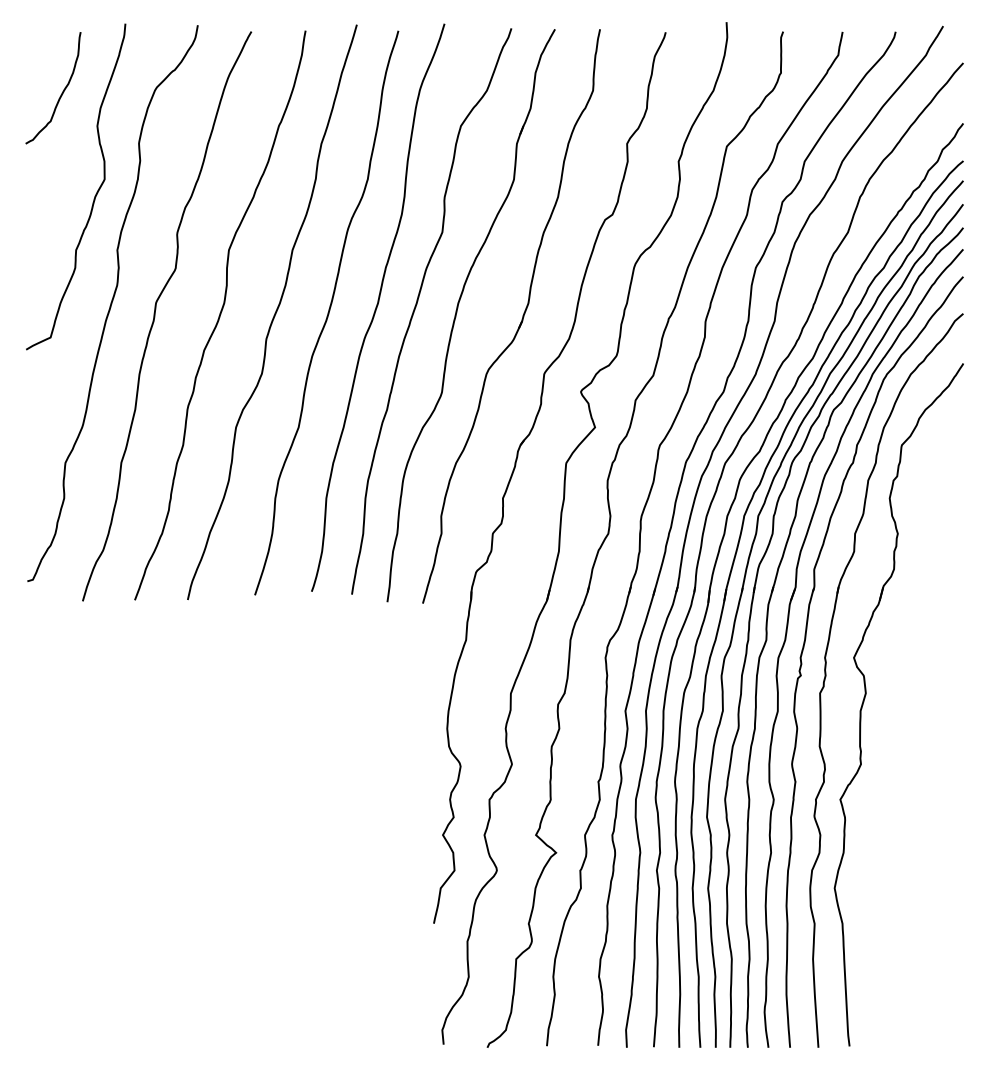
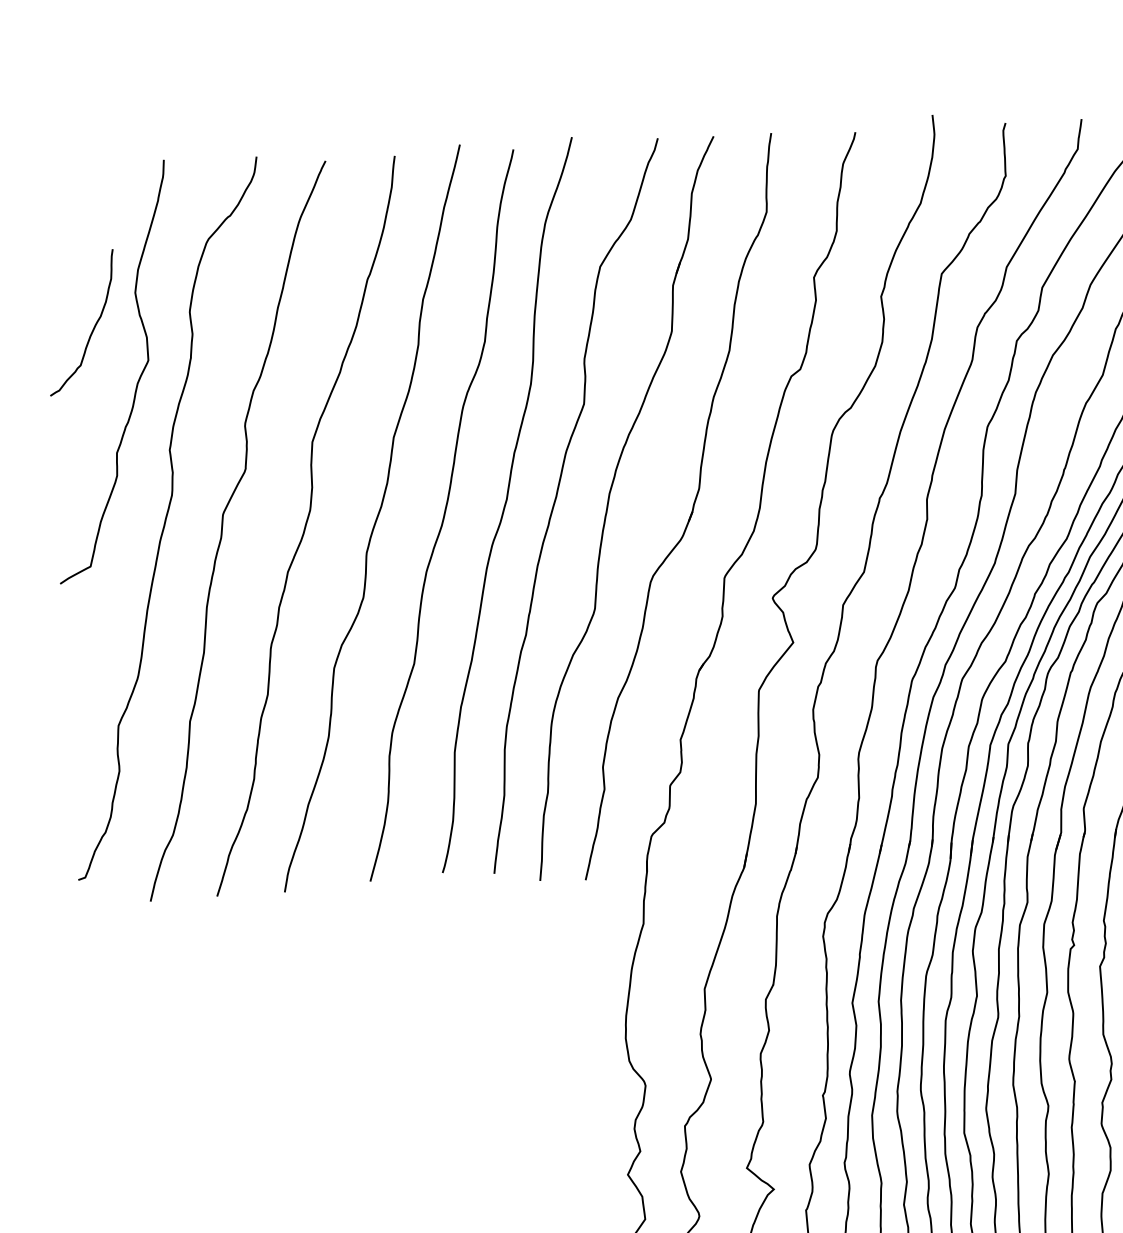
curve: (60, 94) -> (91, 330), moved

